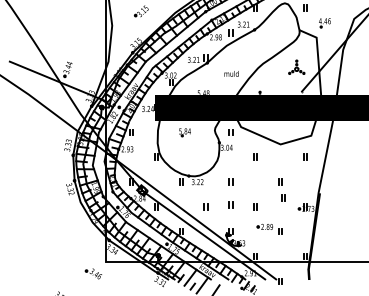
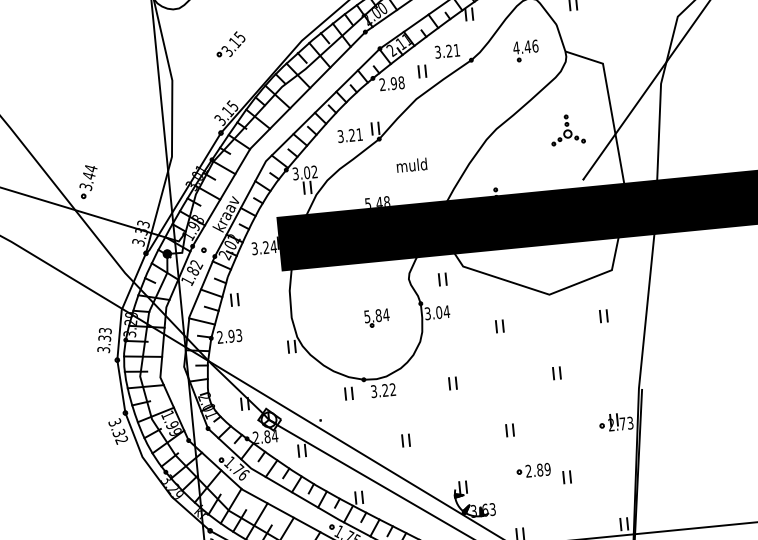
part: (324, 23) -> (525, 51), moved
text: (231, 73) -> (411, 164), moved
part: (184, 132) -> (375, 318), moved
part: (283, 197) -> (566, 405), removed
part: (230, 204) -> (456, 430), removed

